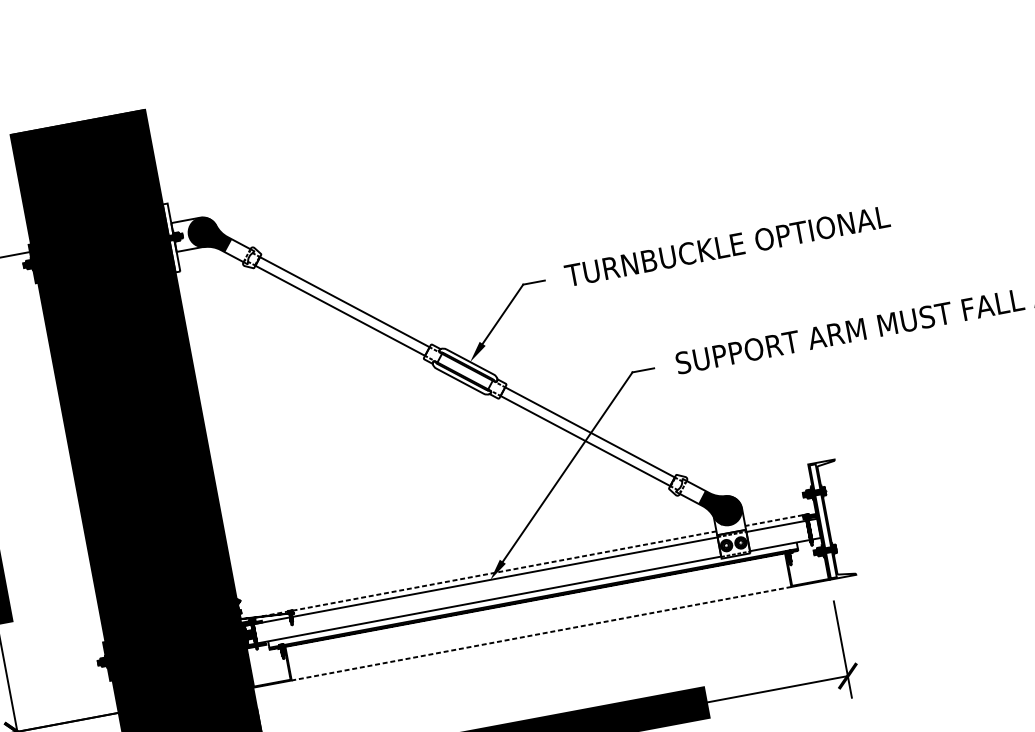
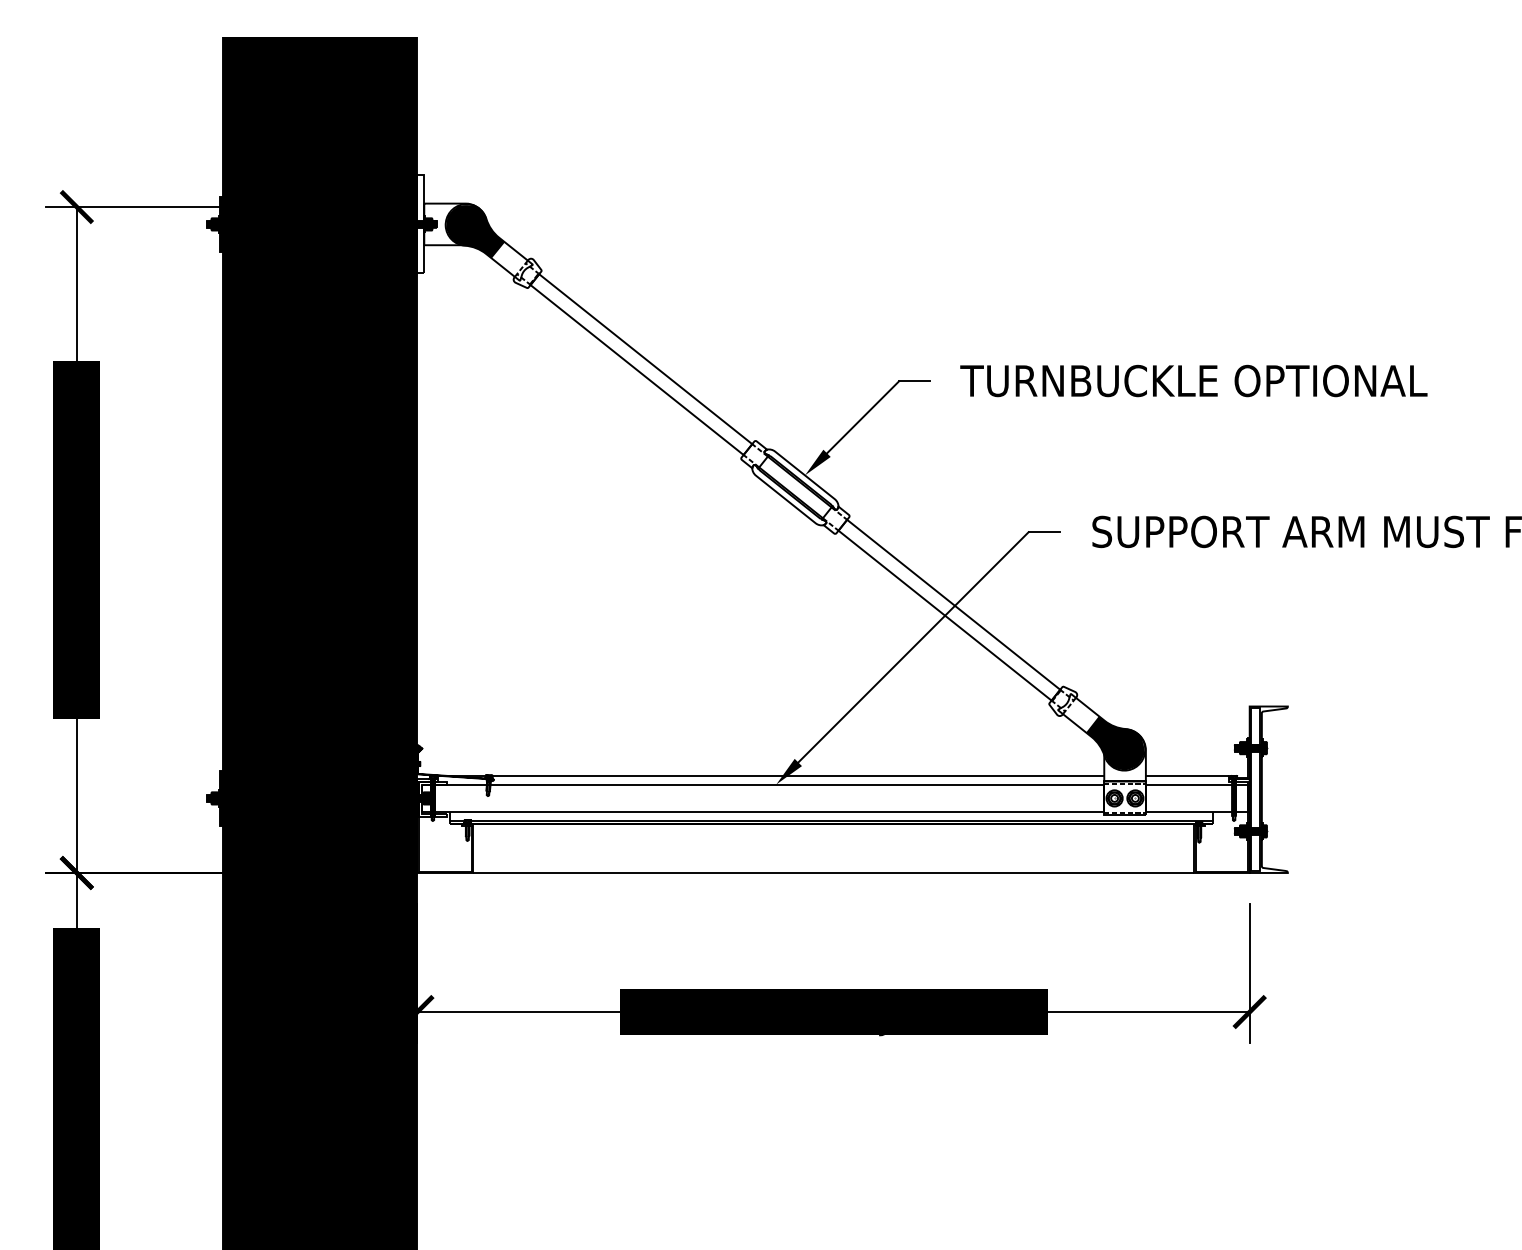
line: (774, 520) -> (1187, 775), dashed -> solid
line: (485, 574) -> (770, 775), dashed -> solid
line: (541, 633) -> (833, 872), dashed -> solid

